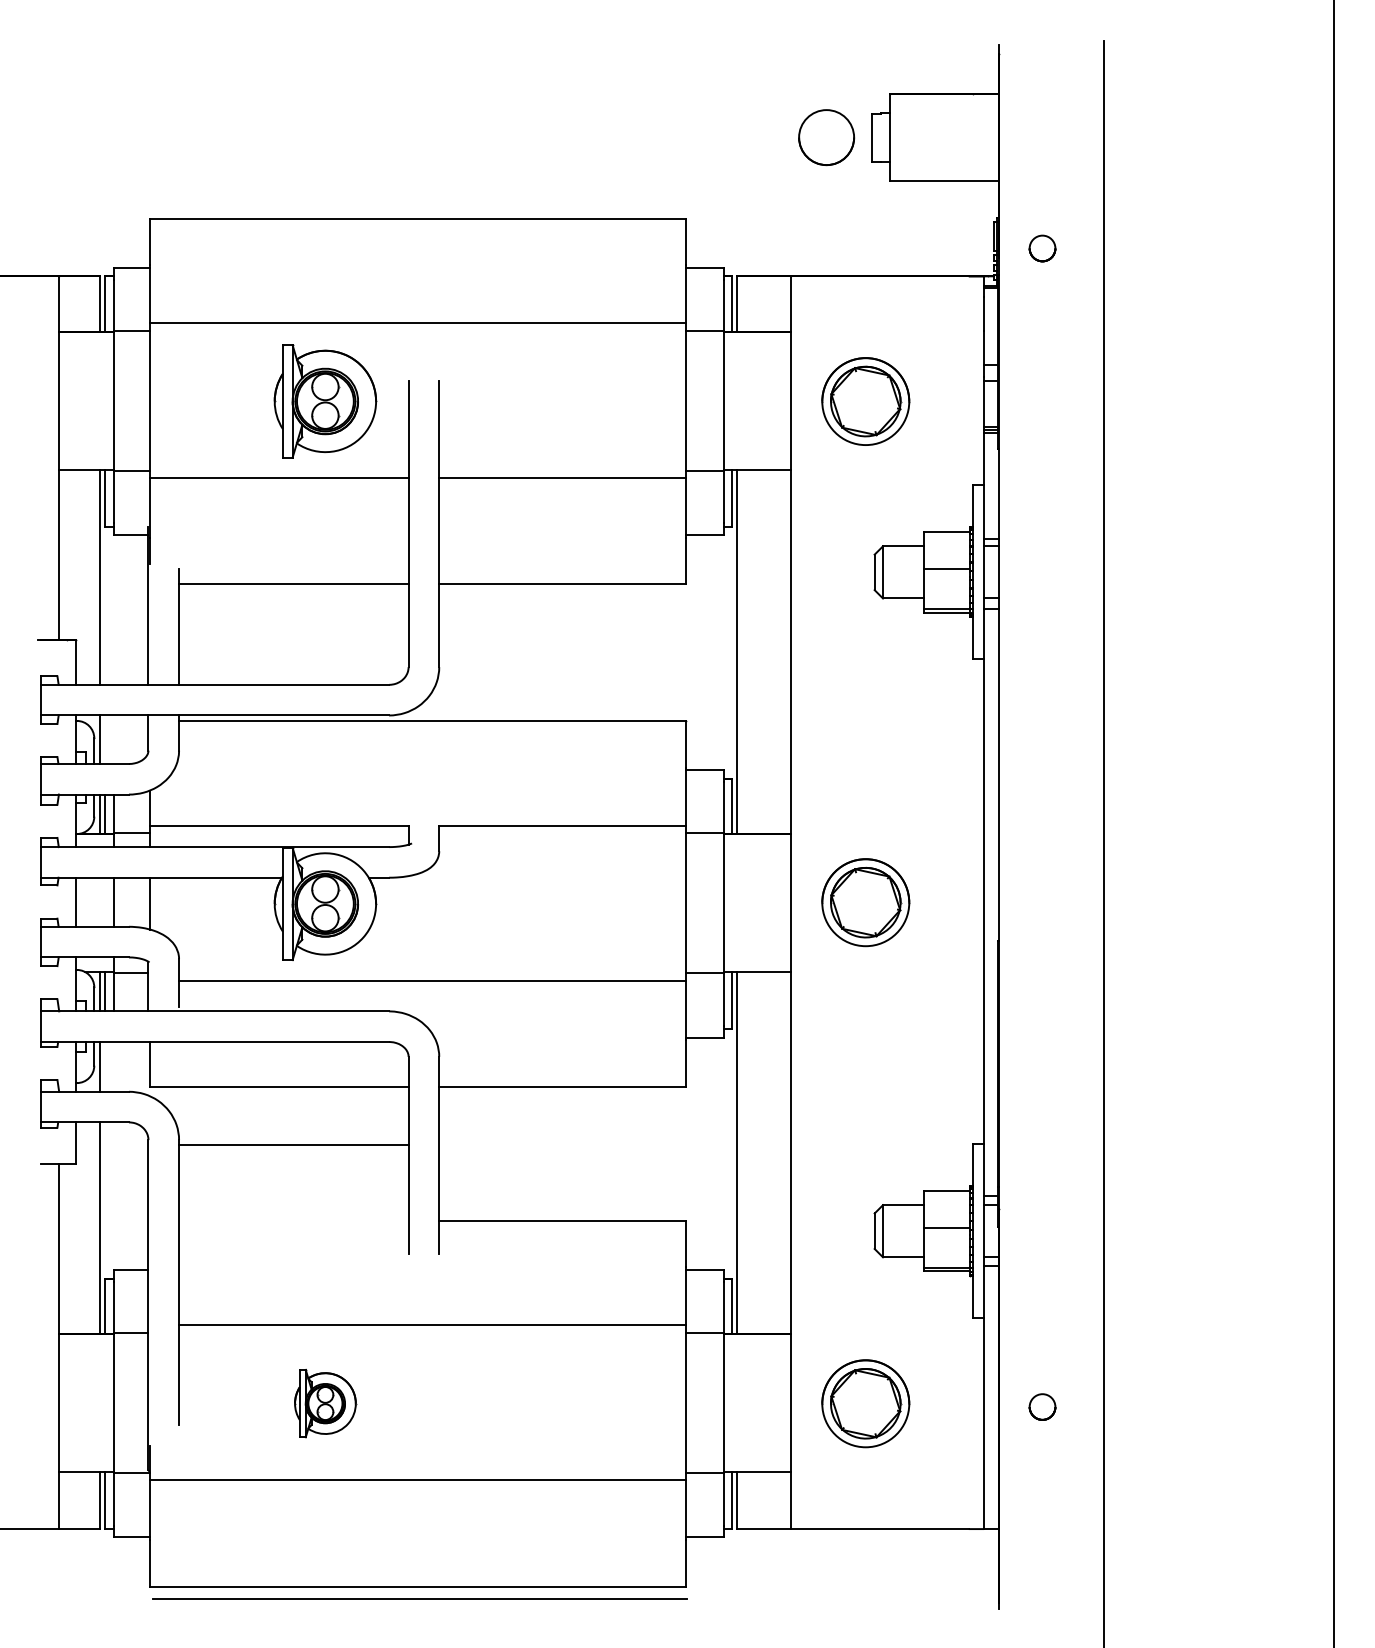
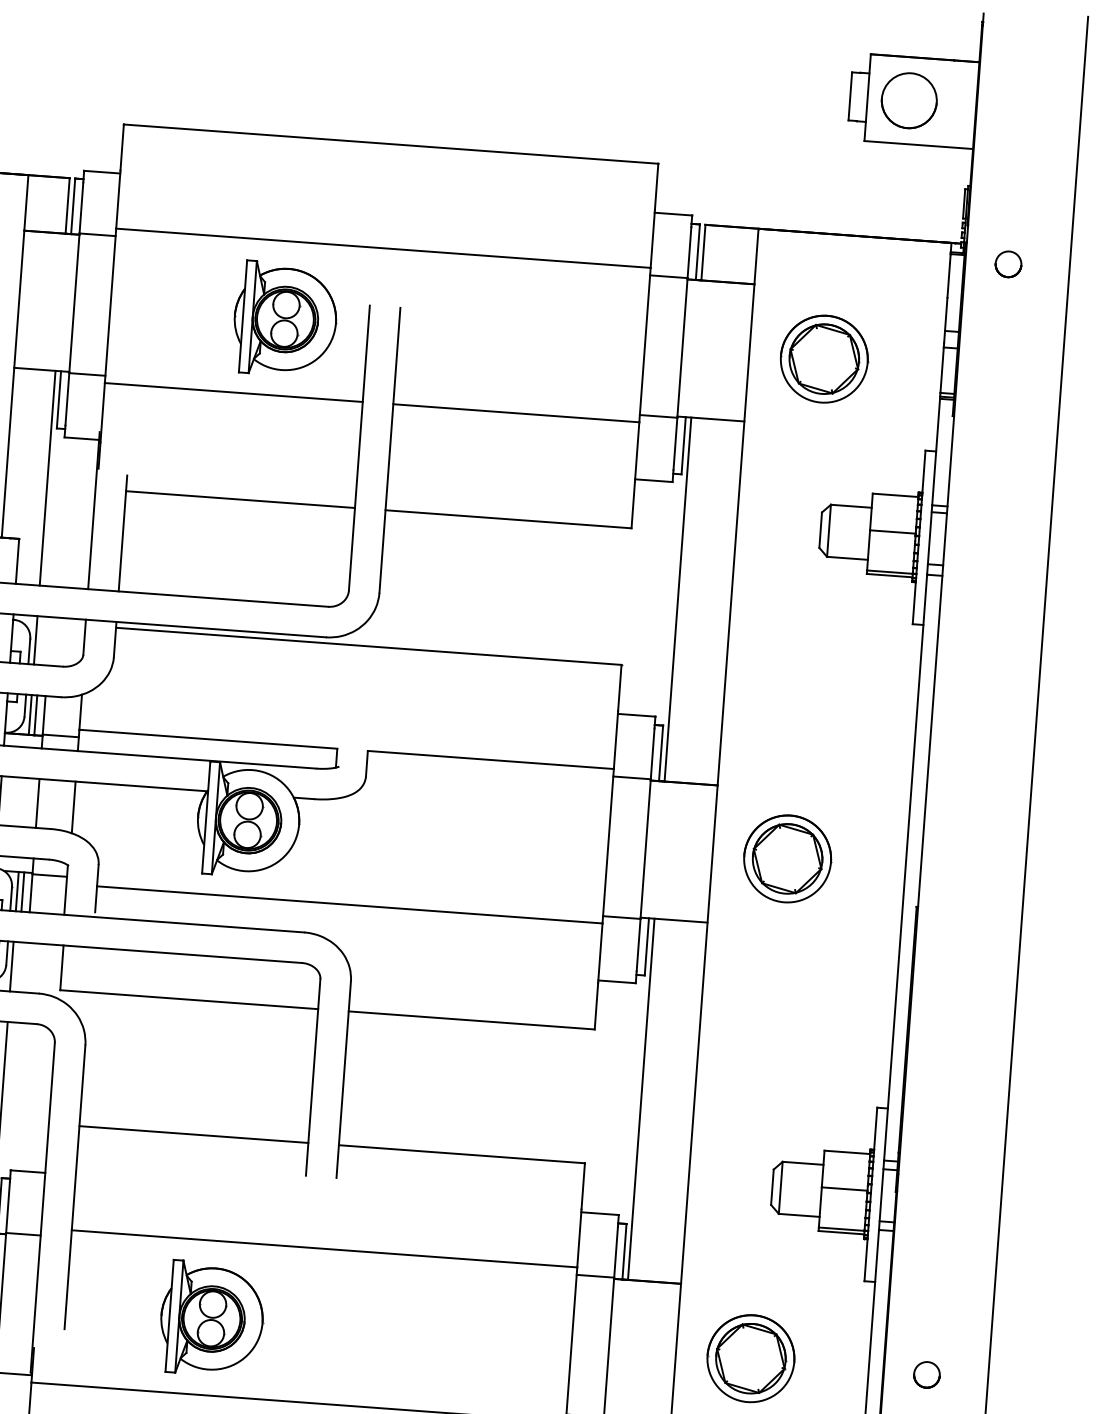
circle: (826, 137) -> (909, 100), moved
part: (1042, 248) -> (1008, 264), moved
line: (293, 1145) -> (193, 1134), moved
part: (325, 1403) -> (212, 1318), size x1.67

